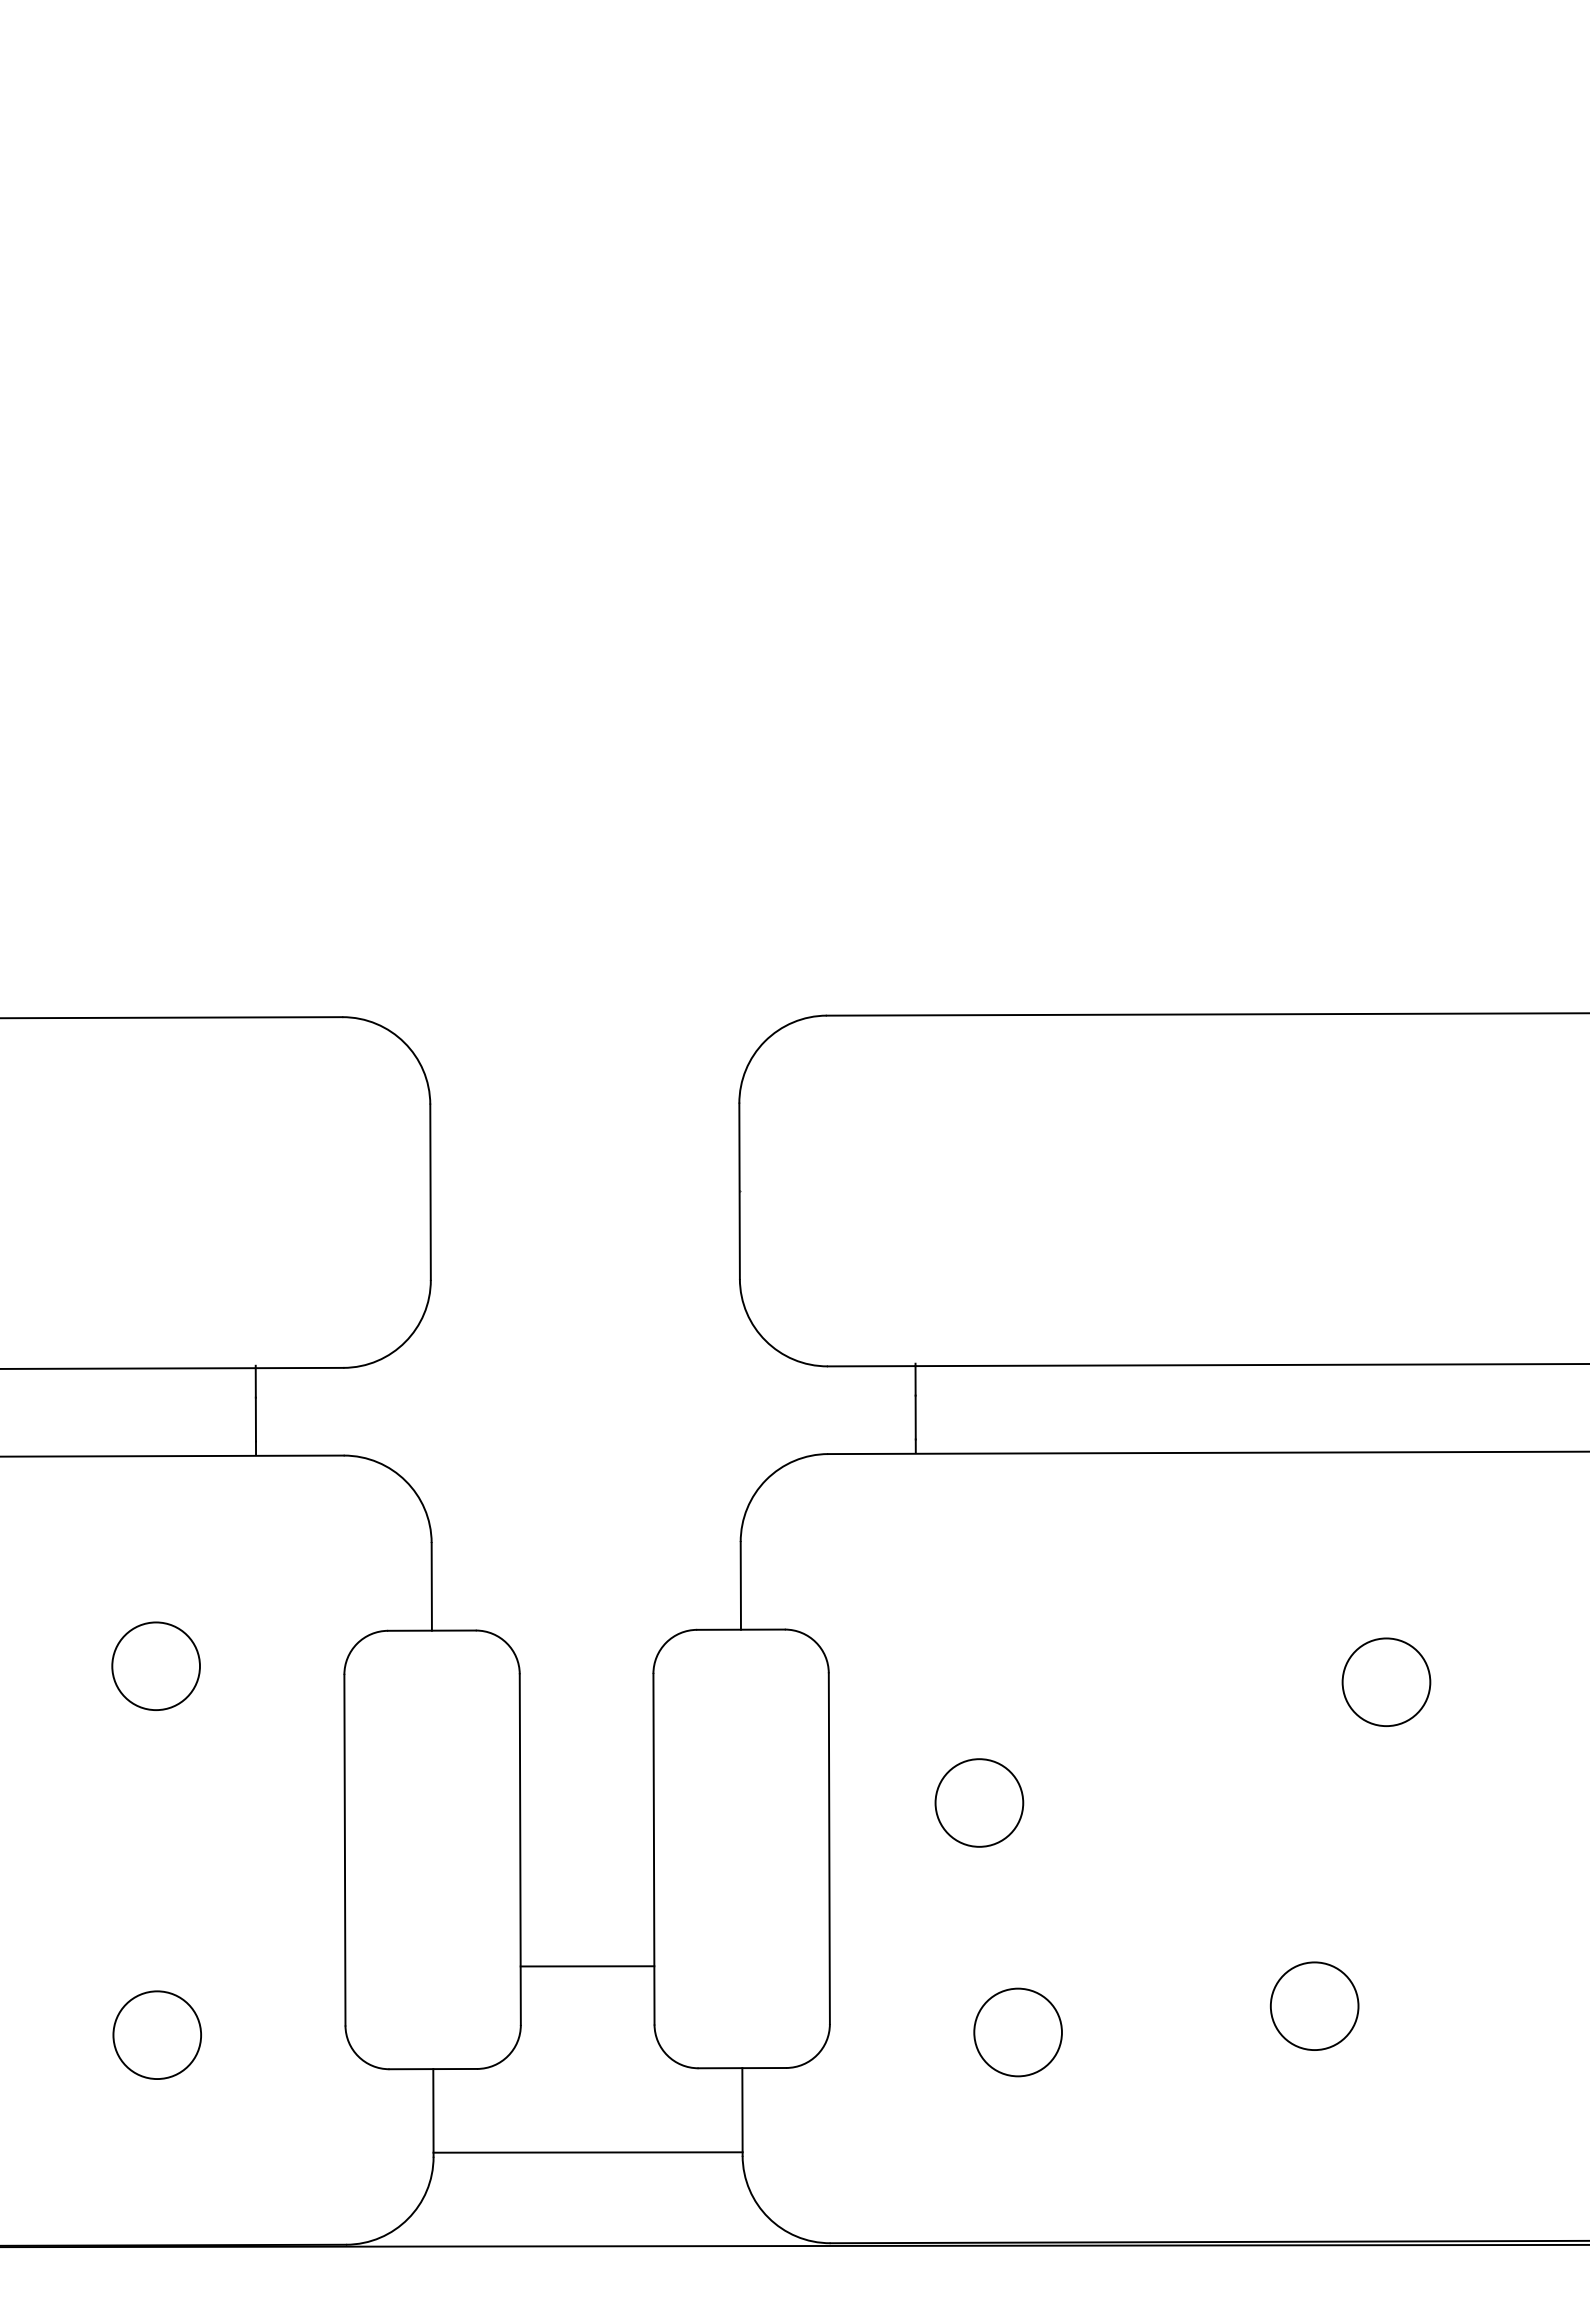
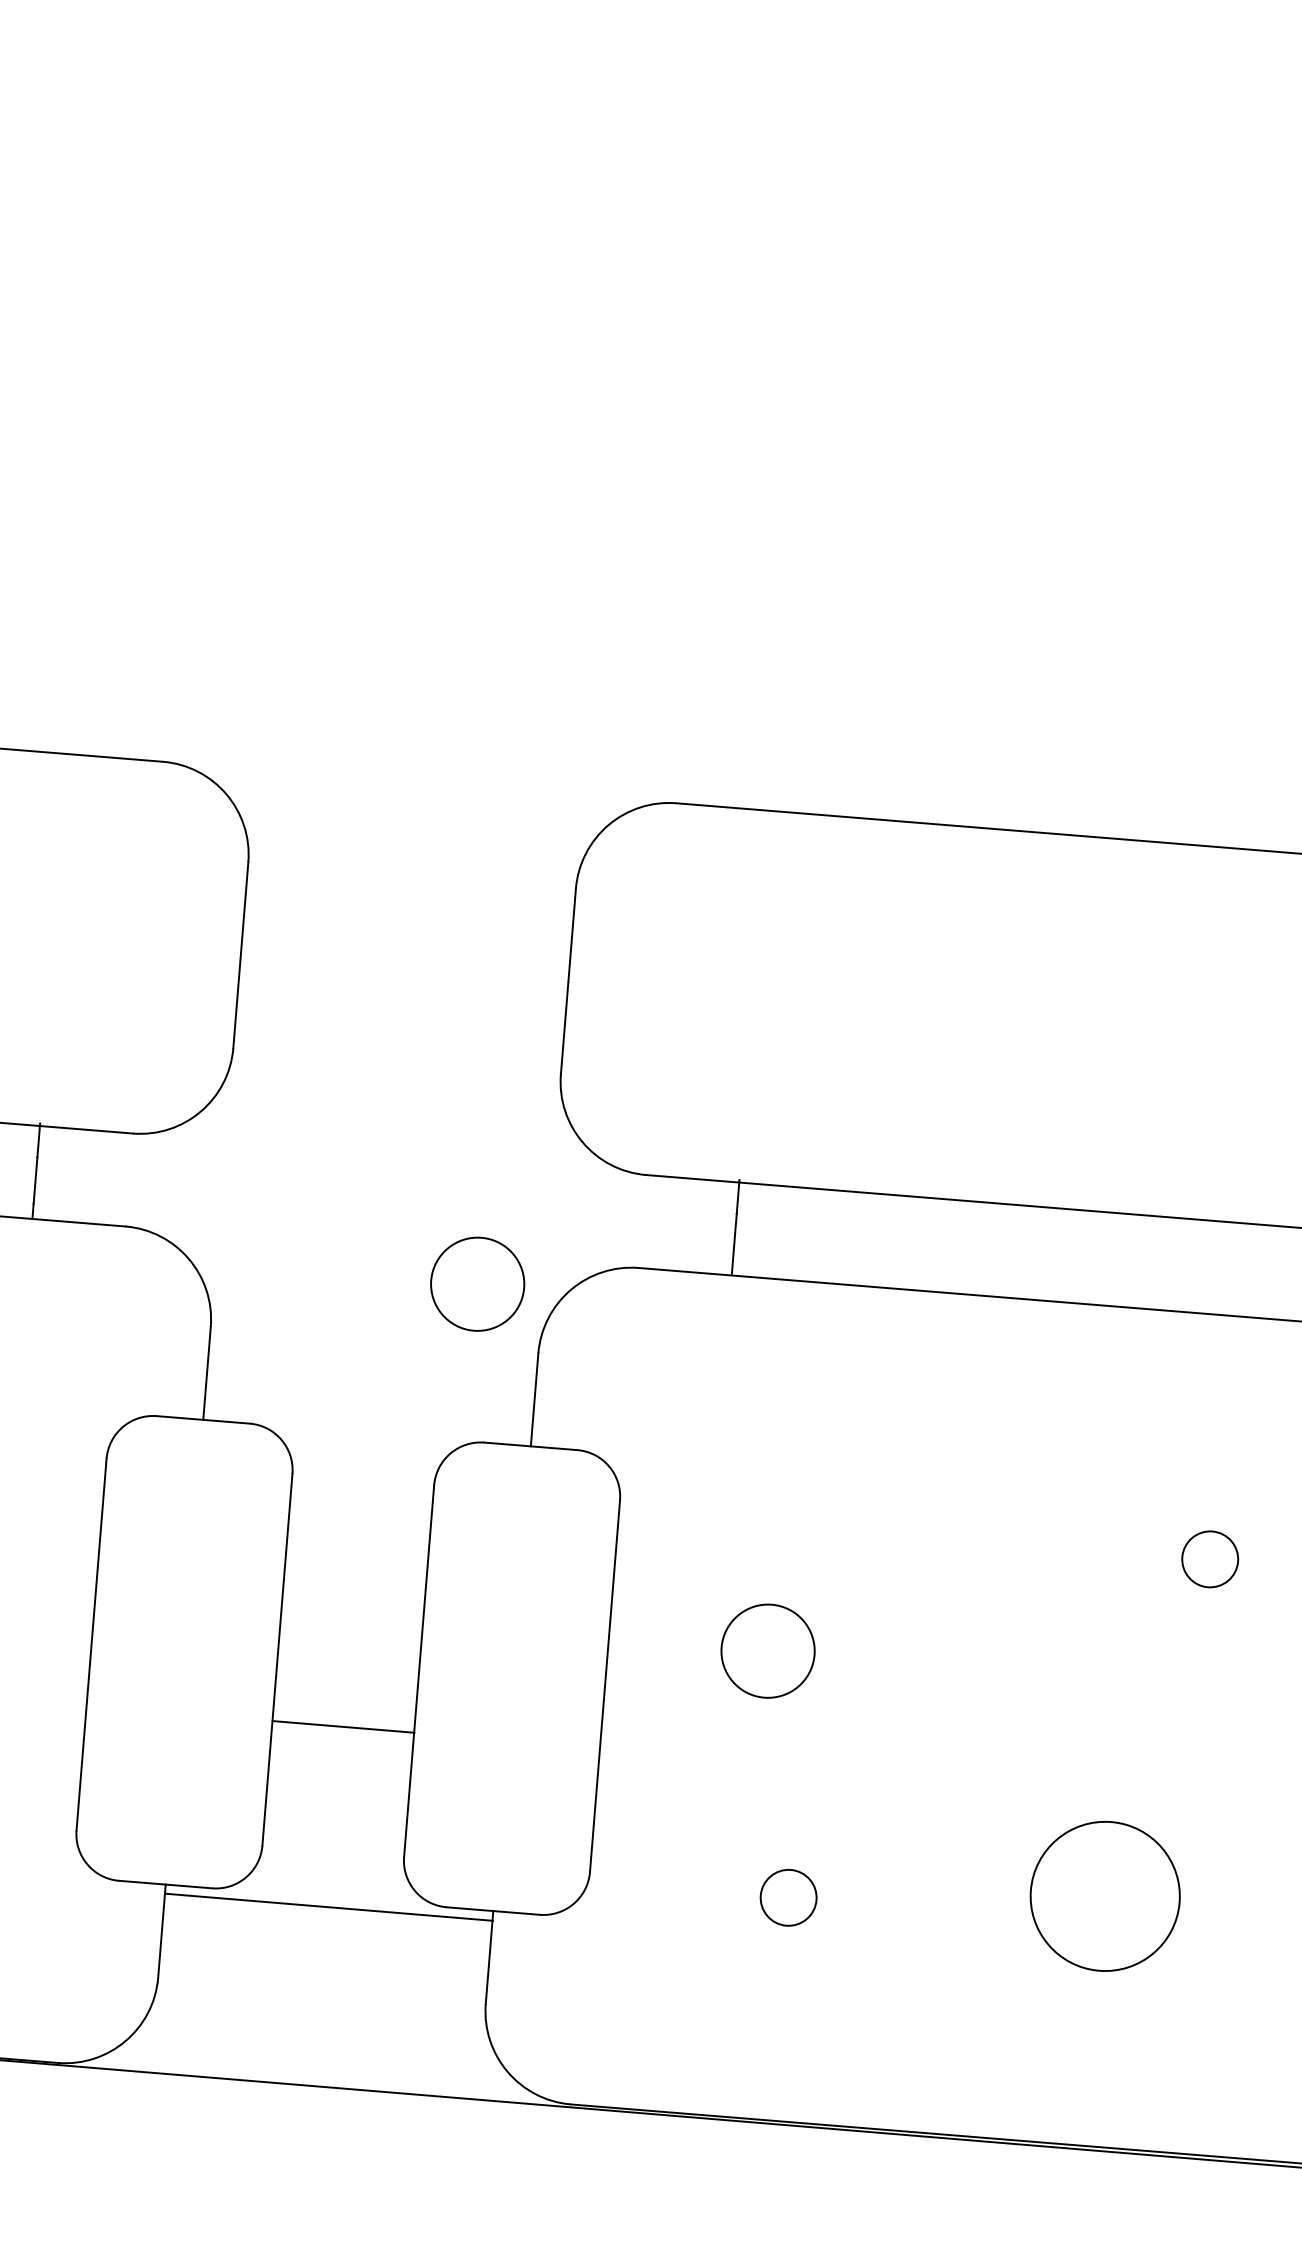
circle: (678, 1481) -> (477, 1283), added
circle: (1386, 1681) -> (1210, 1558), size x0.6
line: (587, 1966) -> (343, 1727), moved
circle: (1314, 2006) -> (1105, 1896), size x1.6
circle: (1017, 2032) -> (788, 1897), size x0.6
line: (587, 2152) -> (328, 1907), moved

